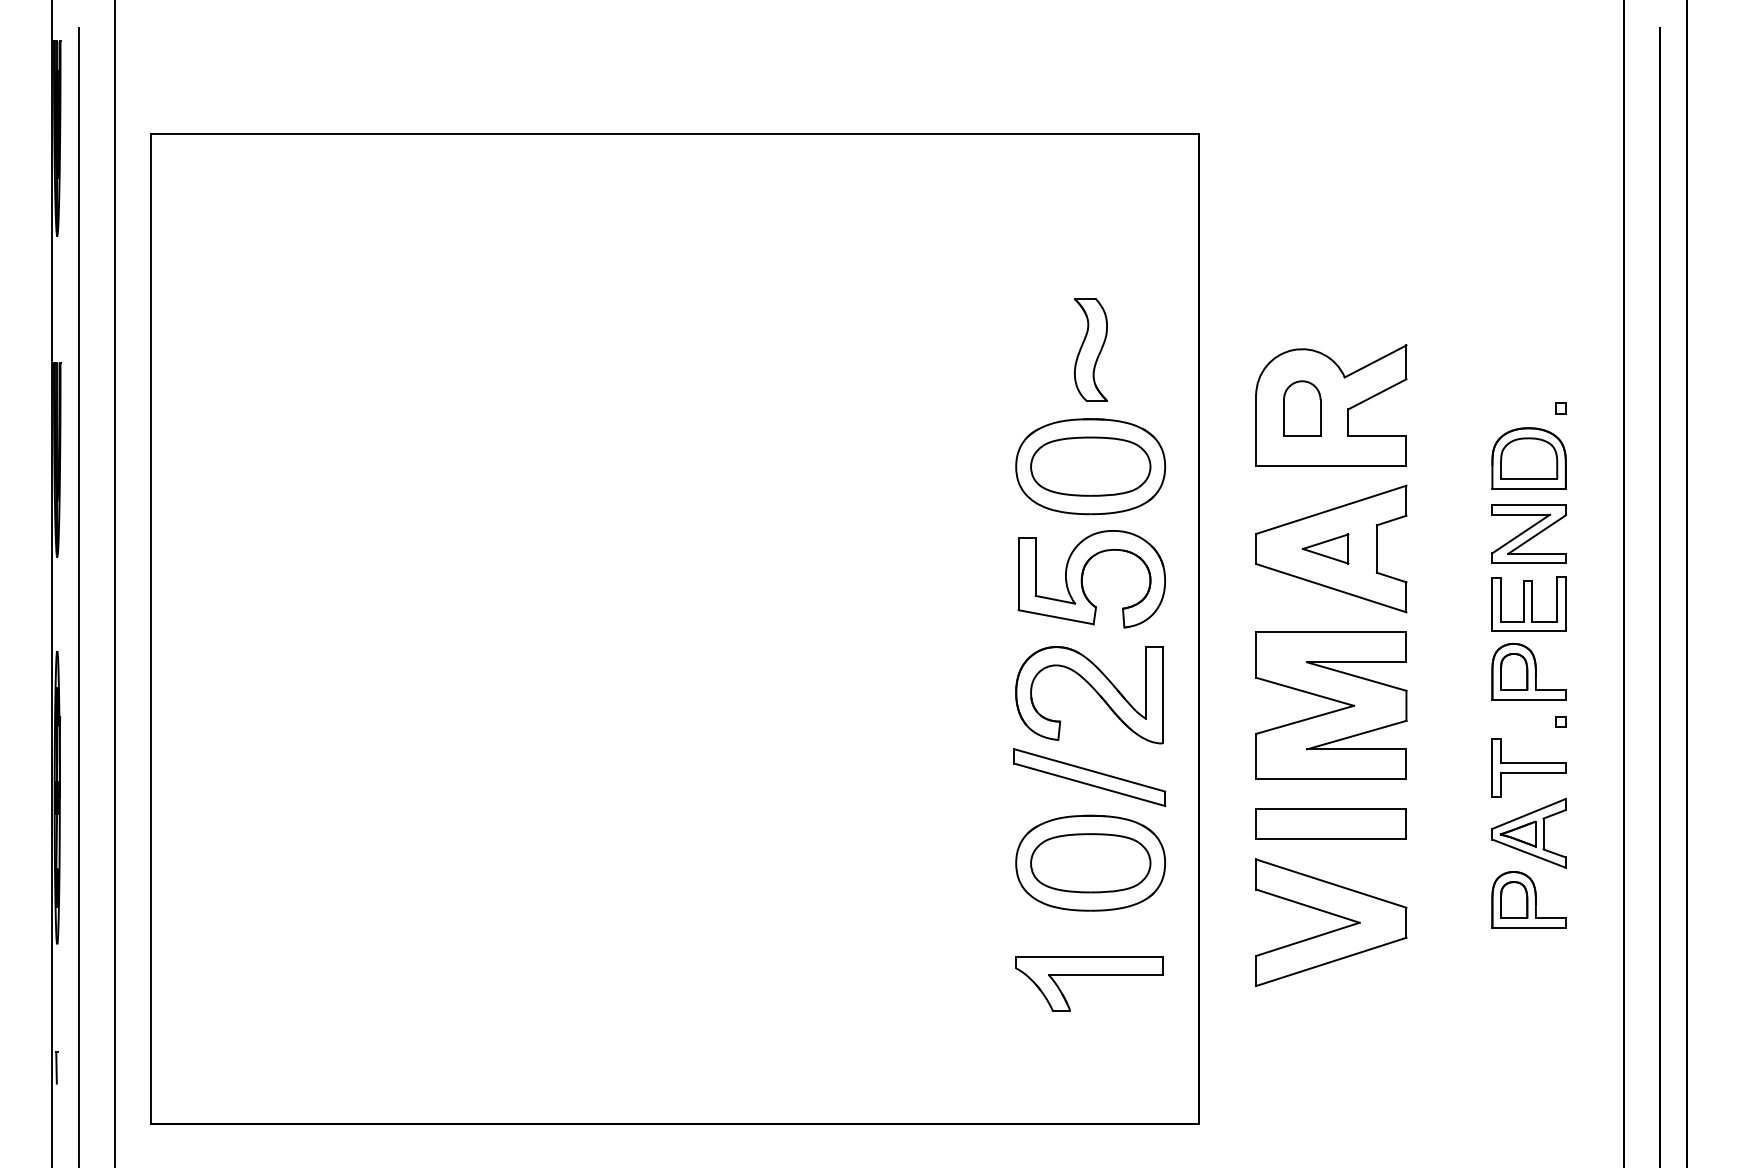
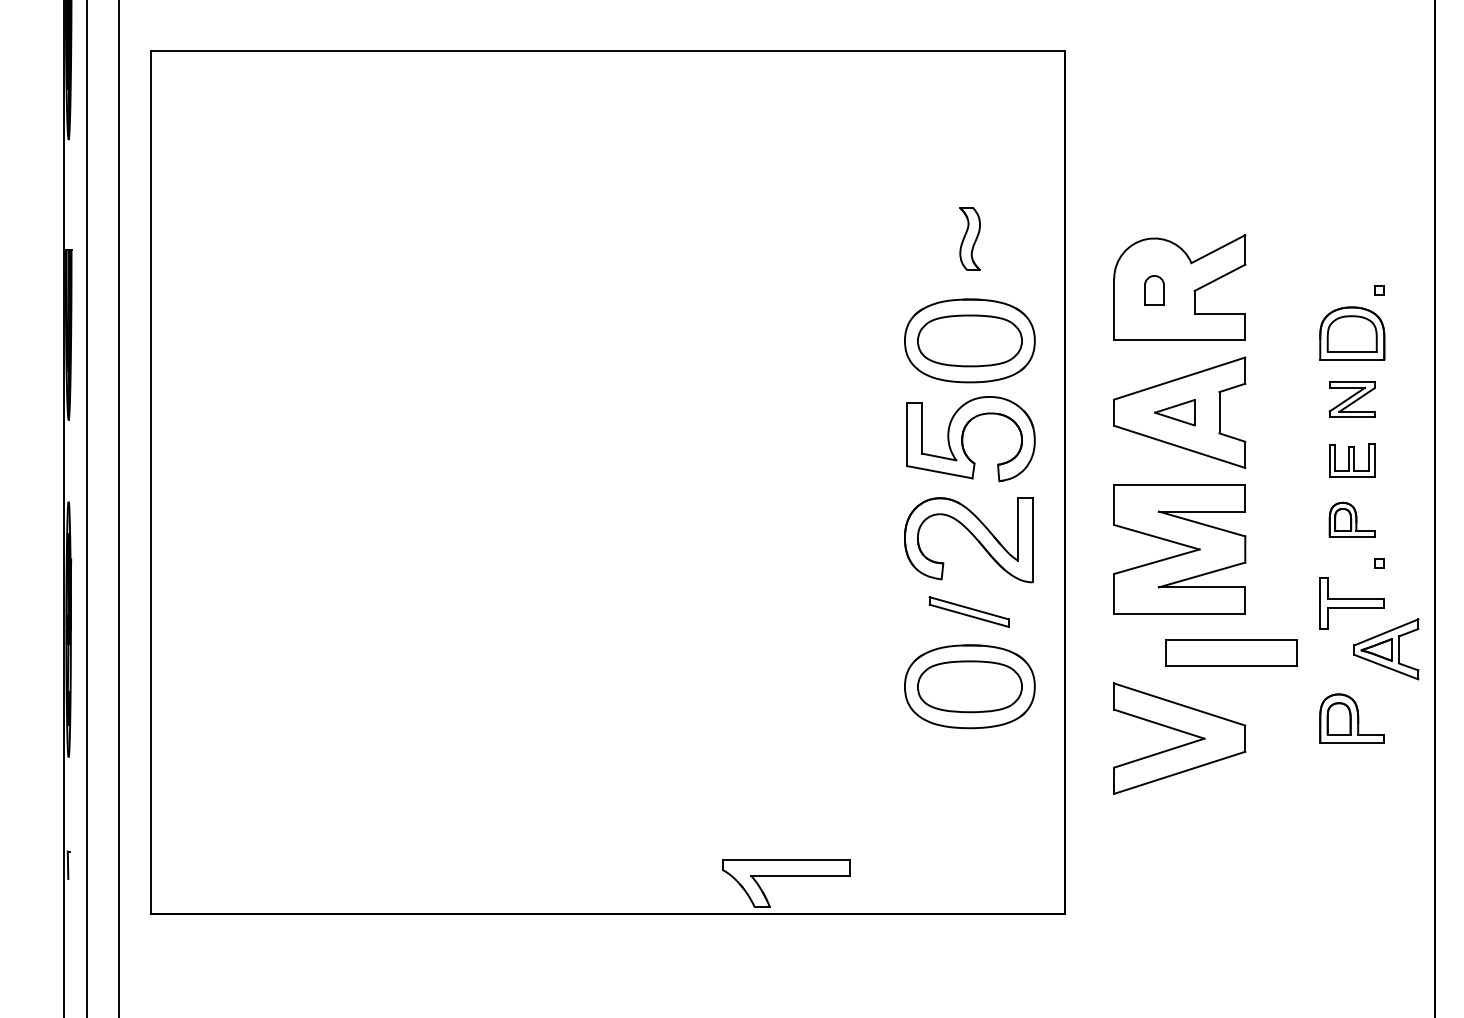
part: (1090, 349) -> (969, 238), size x0.7
part: (1302, 408) -> (1154, 290), size x0.6
part: (1528, 533) -> (1351, 399), size x0.7
part: (1528, 603) -> (1351, 460), size x0.7
part: (1528, 671) -> (1351, 519), size x0.7
part: (1089, 777) -> (968, 611), size x0.6
part: (1330, 823) -> (1230, 652), moved
part: (1528, 833) -> (1385, 649), moved
part: (1089, 975) -> (786, 876), moved

